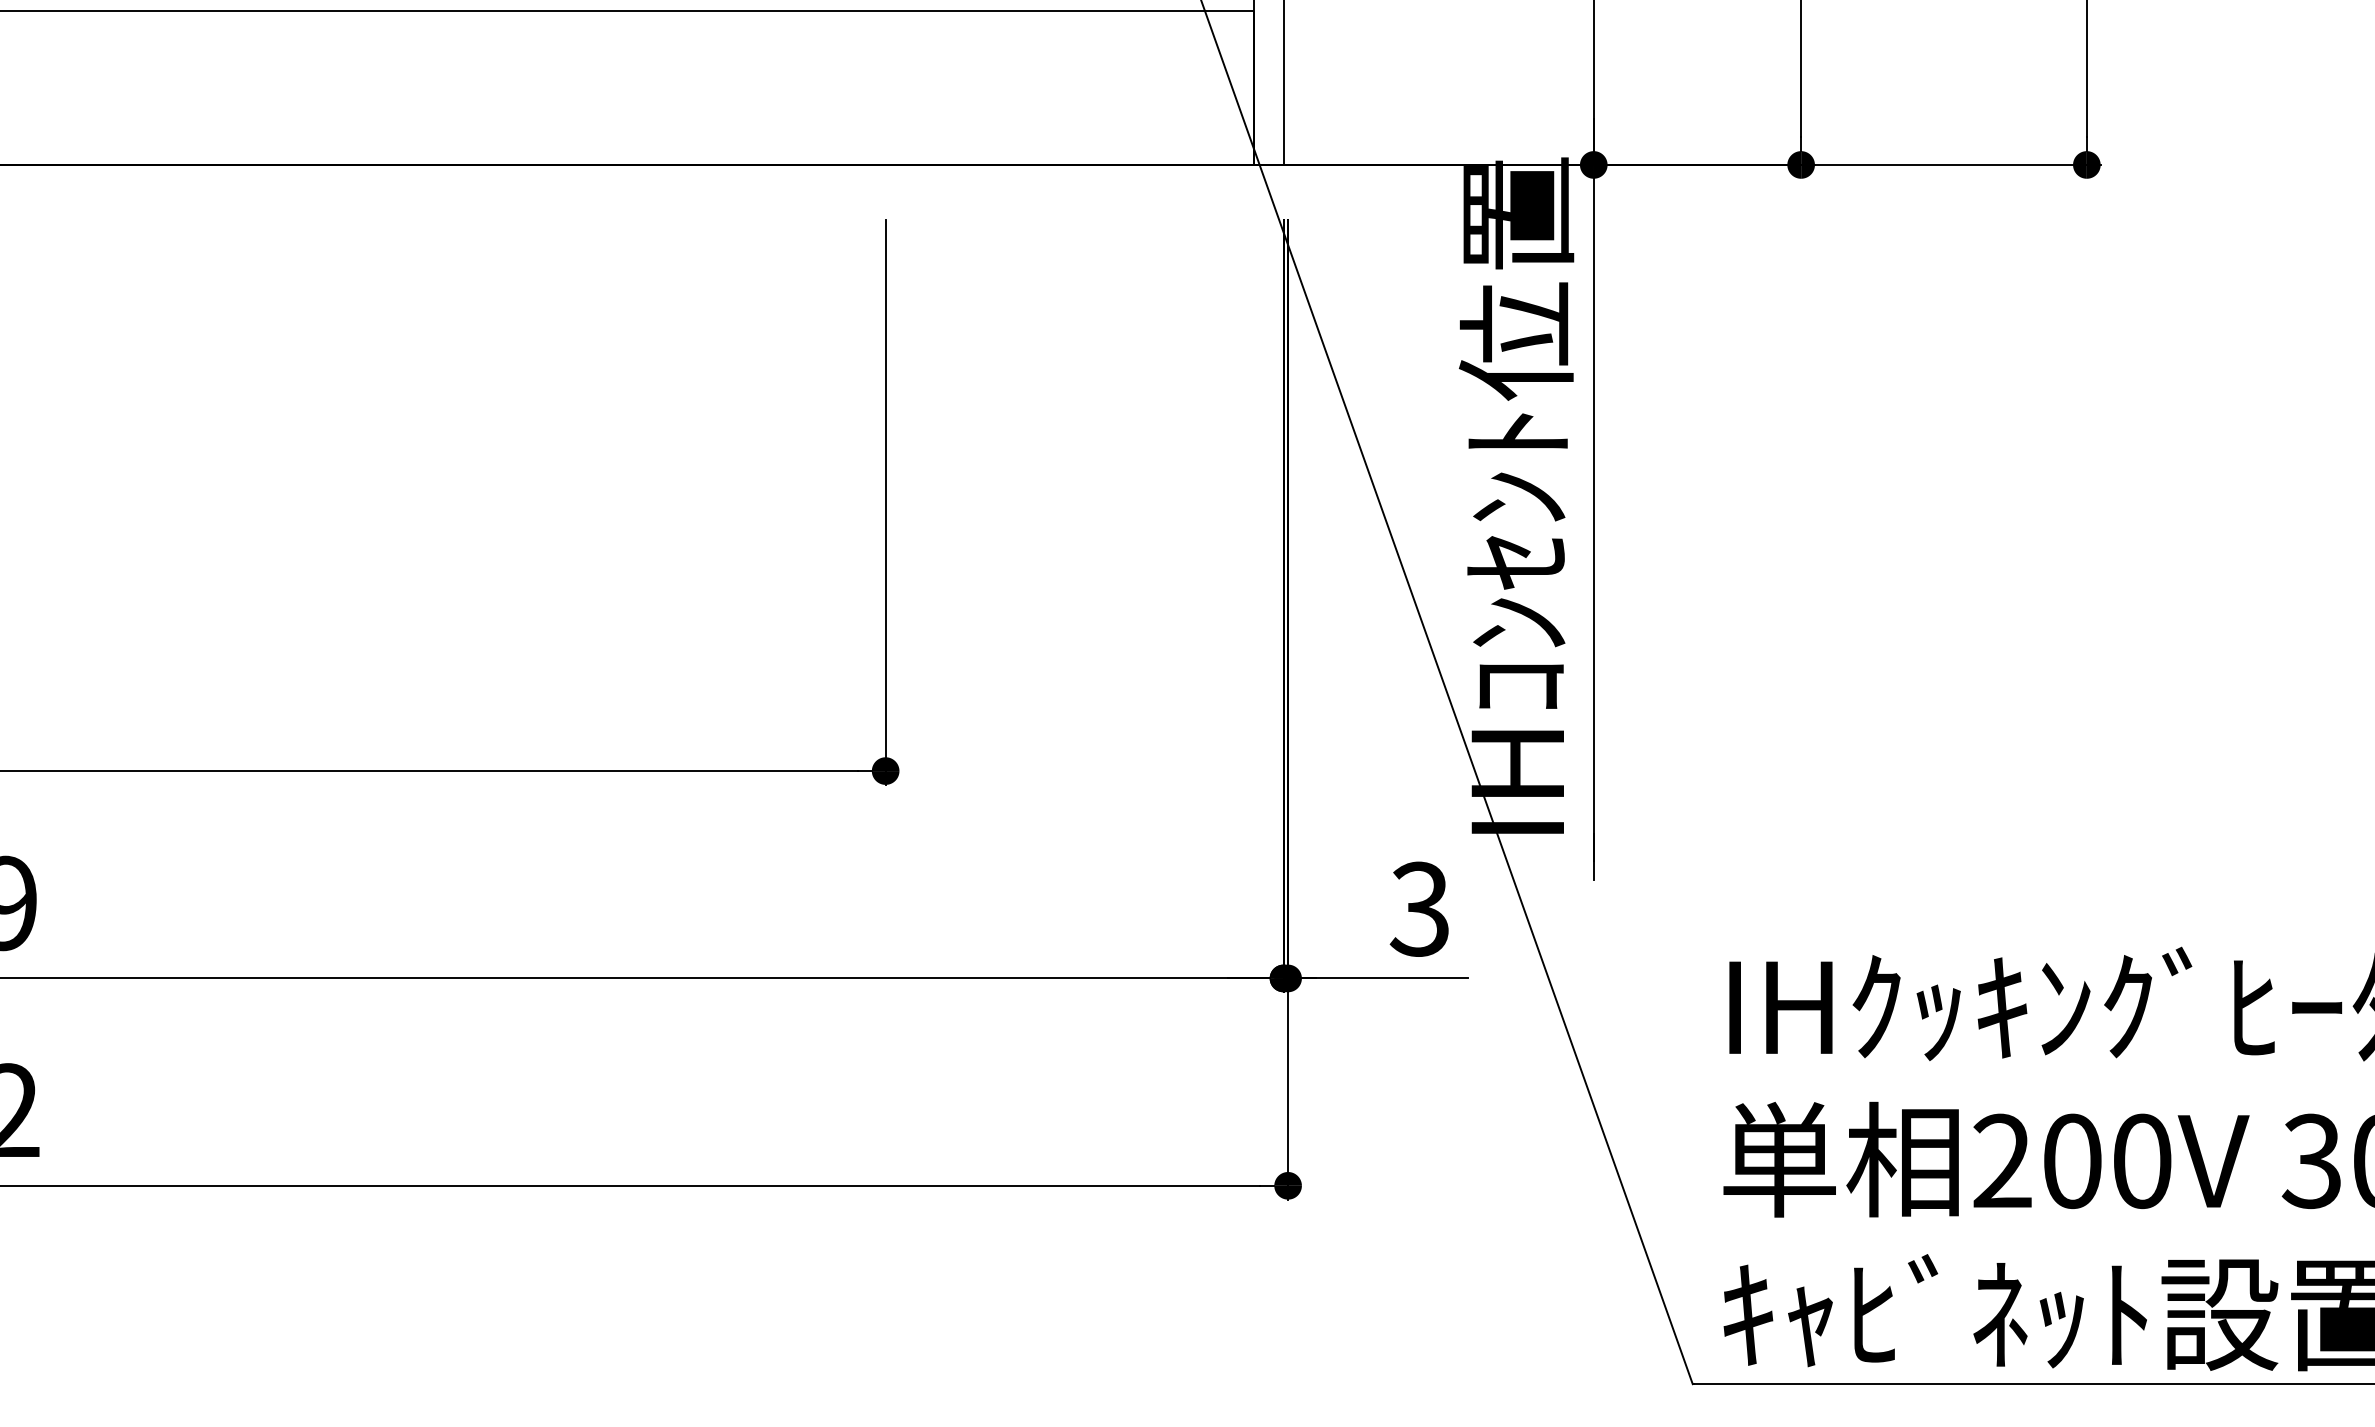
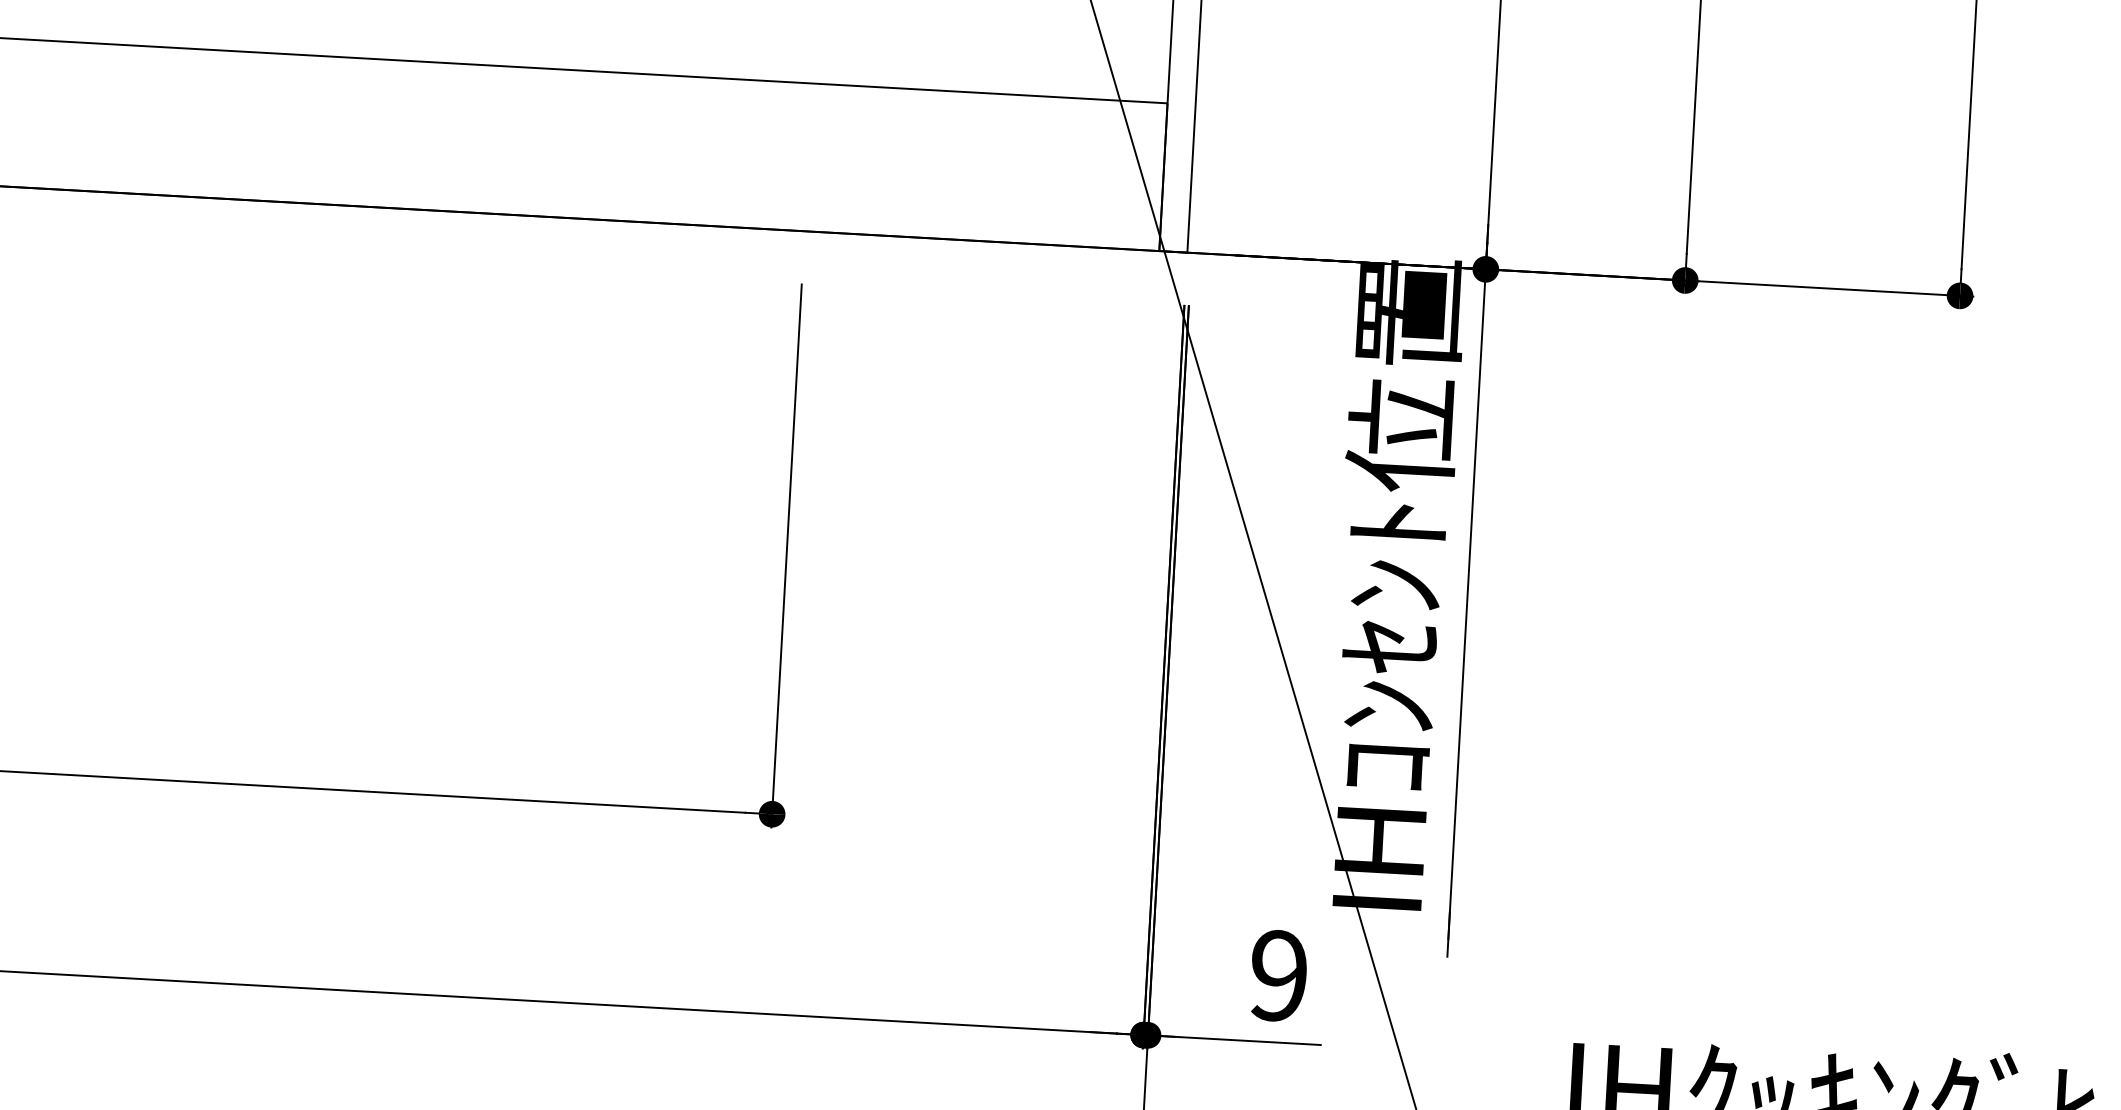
text: (1418, 908) -> (1277, 975), 3 -> 9

